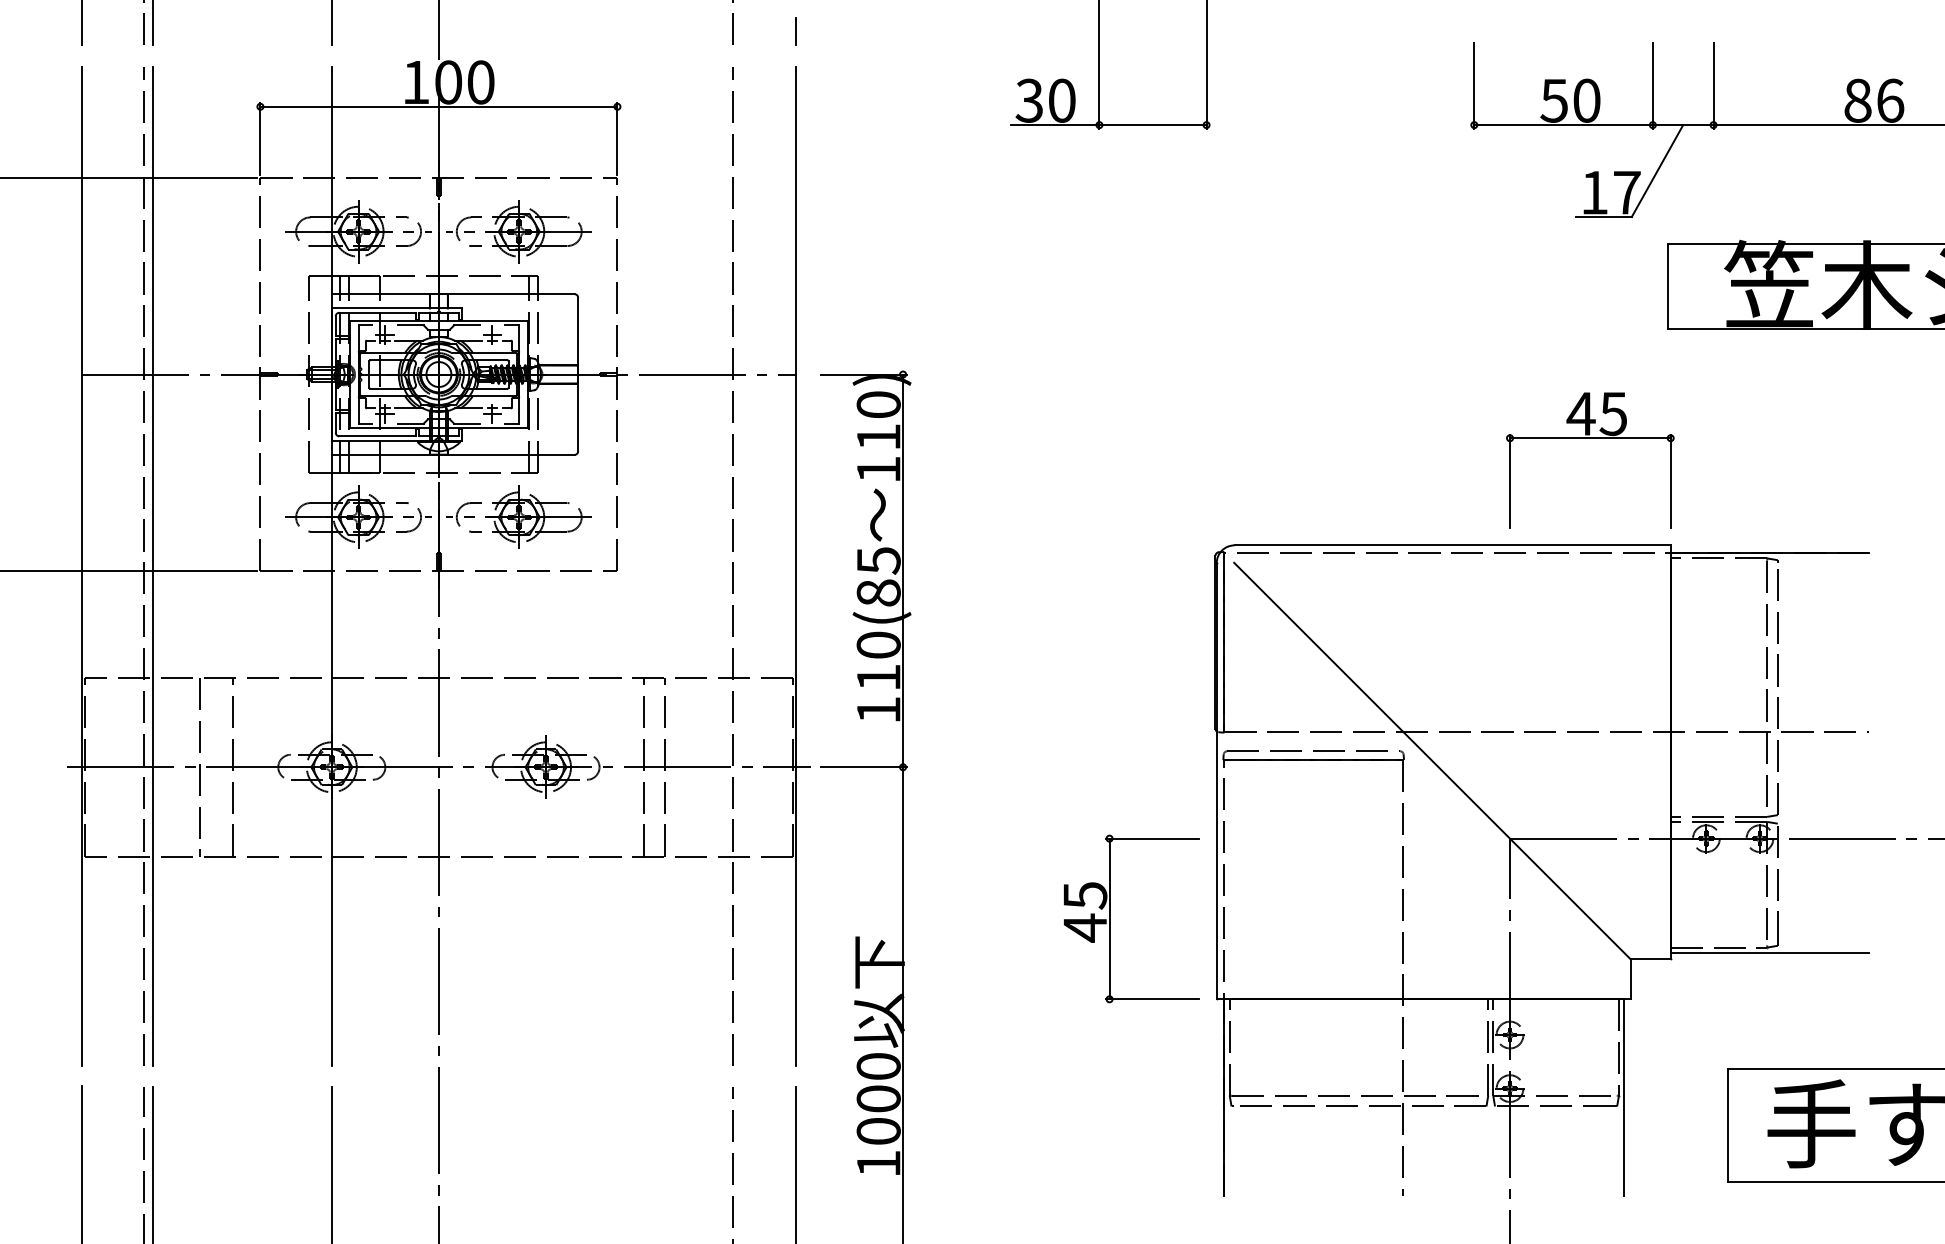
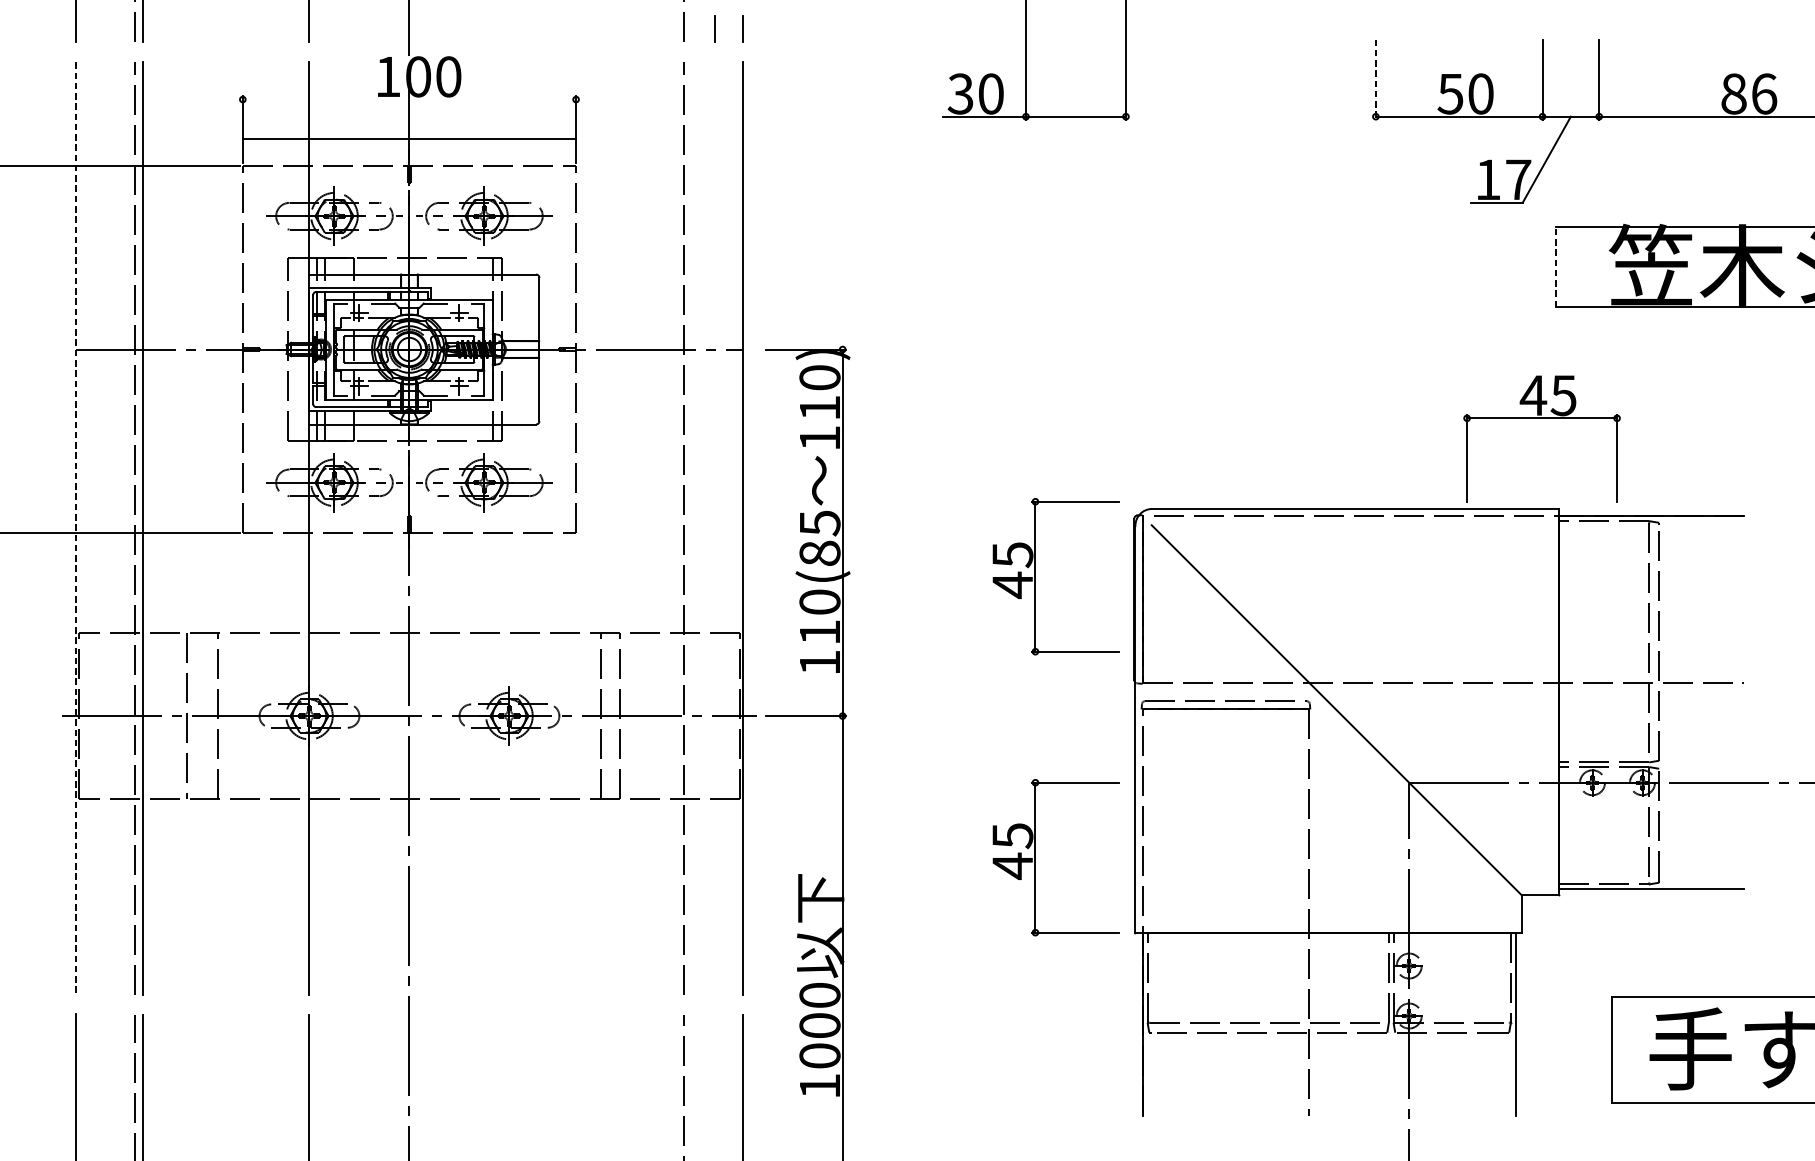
line: (765, 31) -> (714, 29), added
line: (1474, 86) -> (1376, 80), solid -> dashed
line: (438, 106) -> (409, 138), moved
line: (1667, 286) -> (1556, 267), solid -> dashed
part: (1590, 438) -> (1542, 418), moved
line: (81, 566) -> (75, 528), solid -> dashed
part: (1110, 617) -> (1036, 576), added

